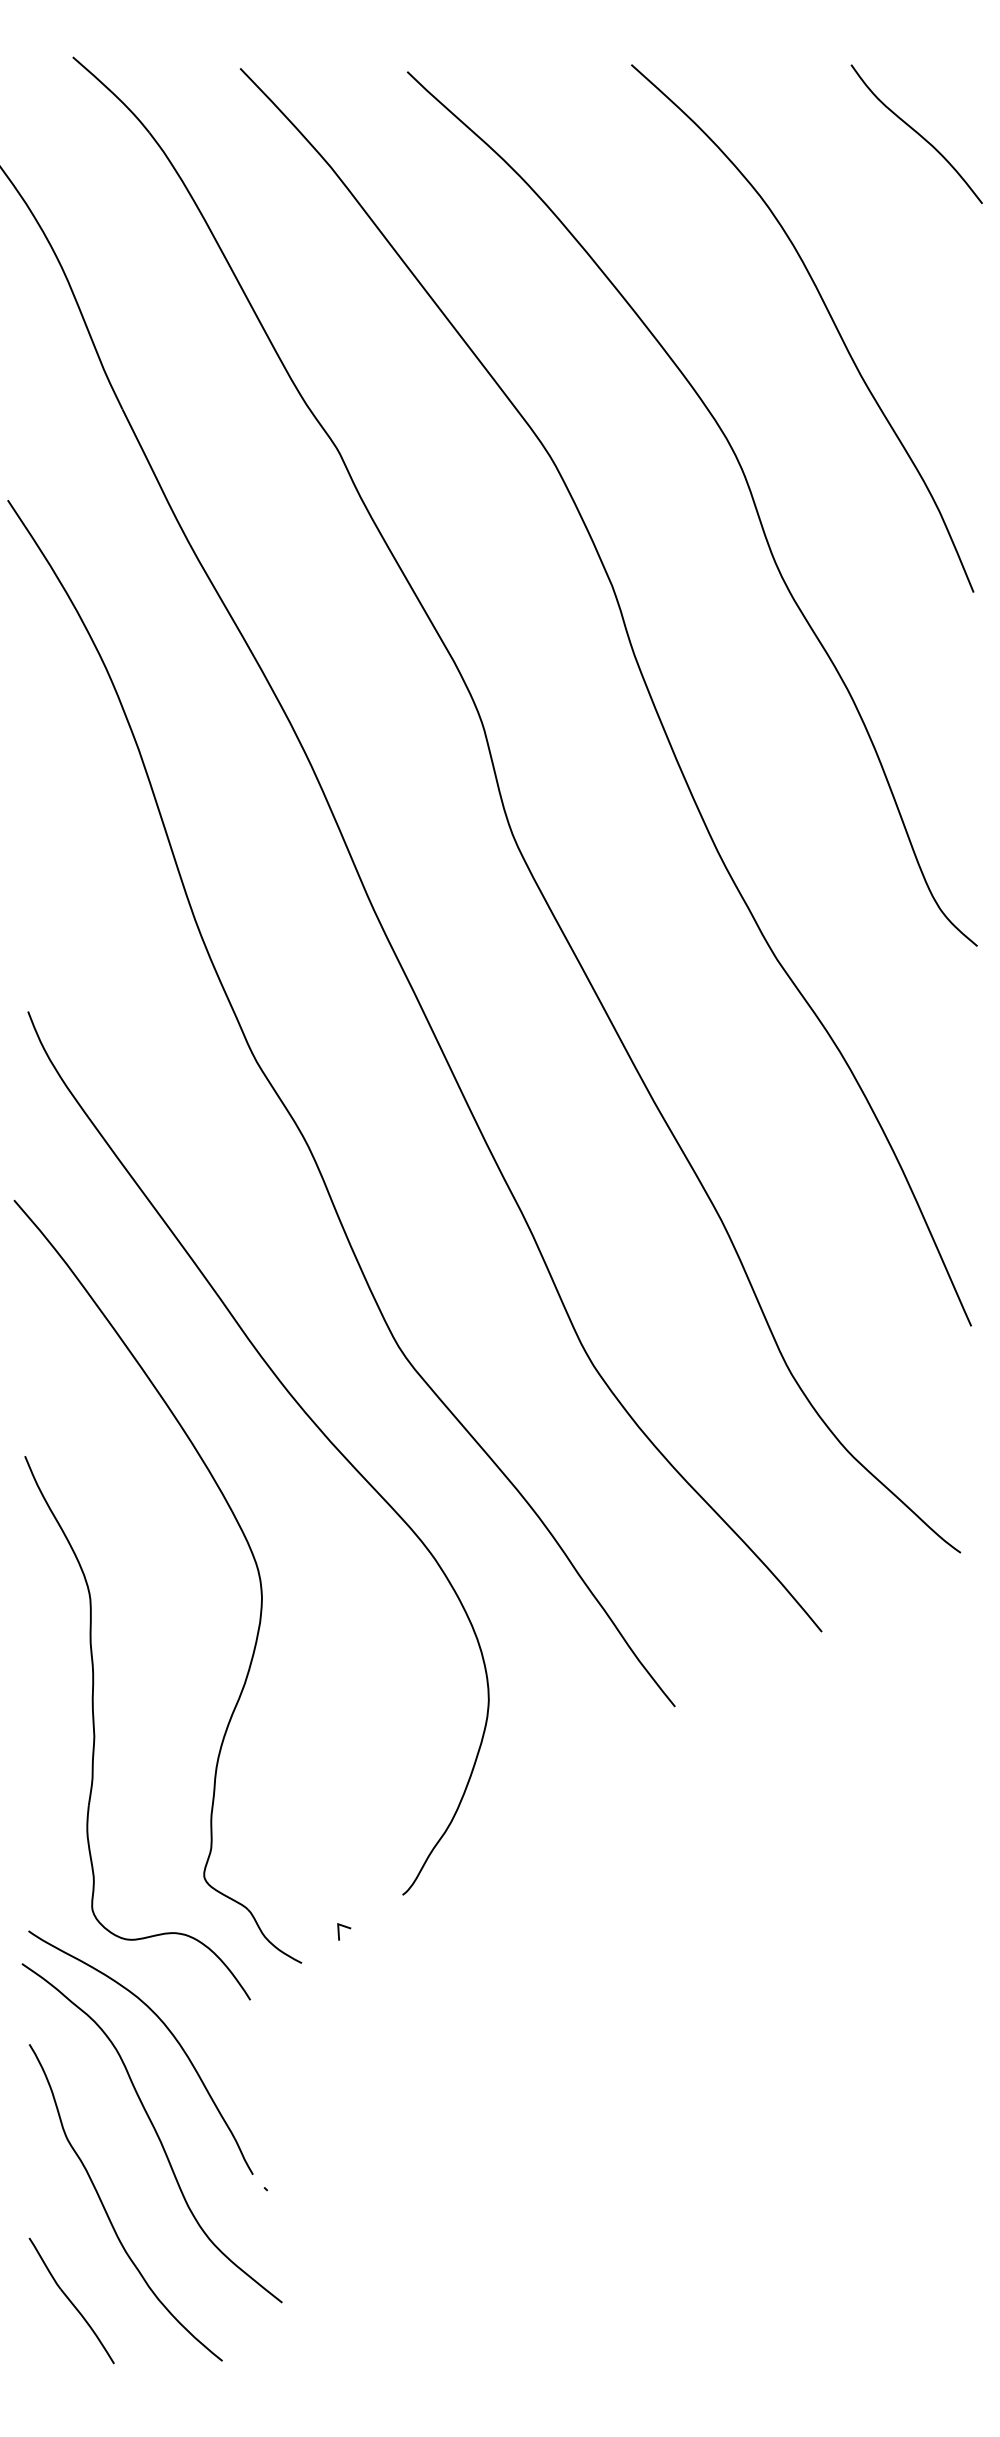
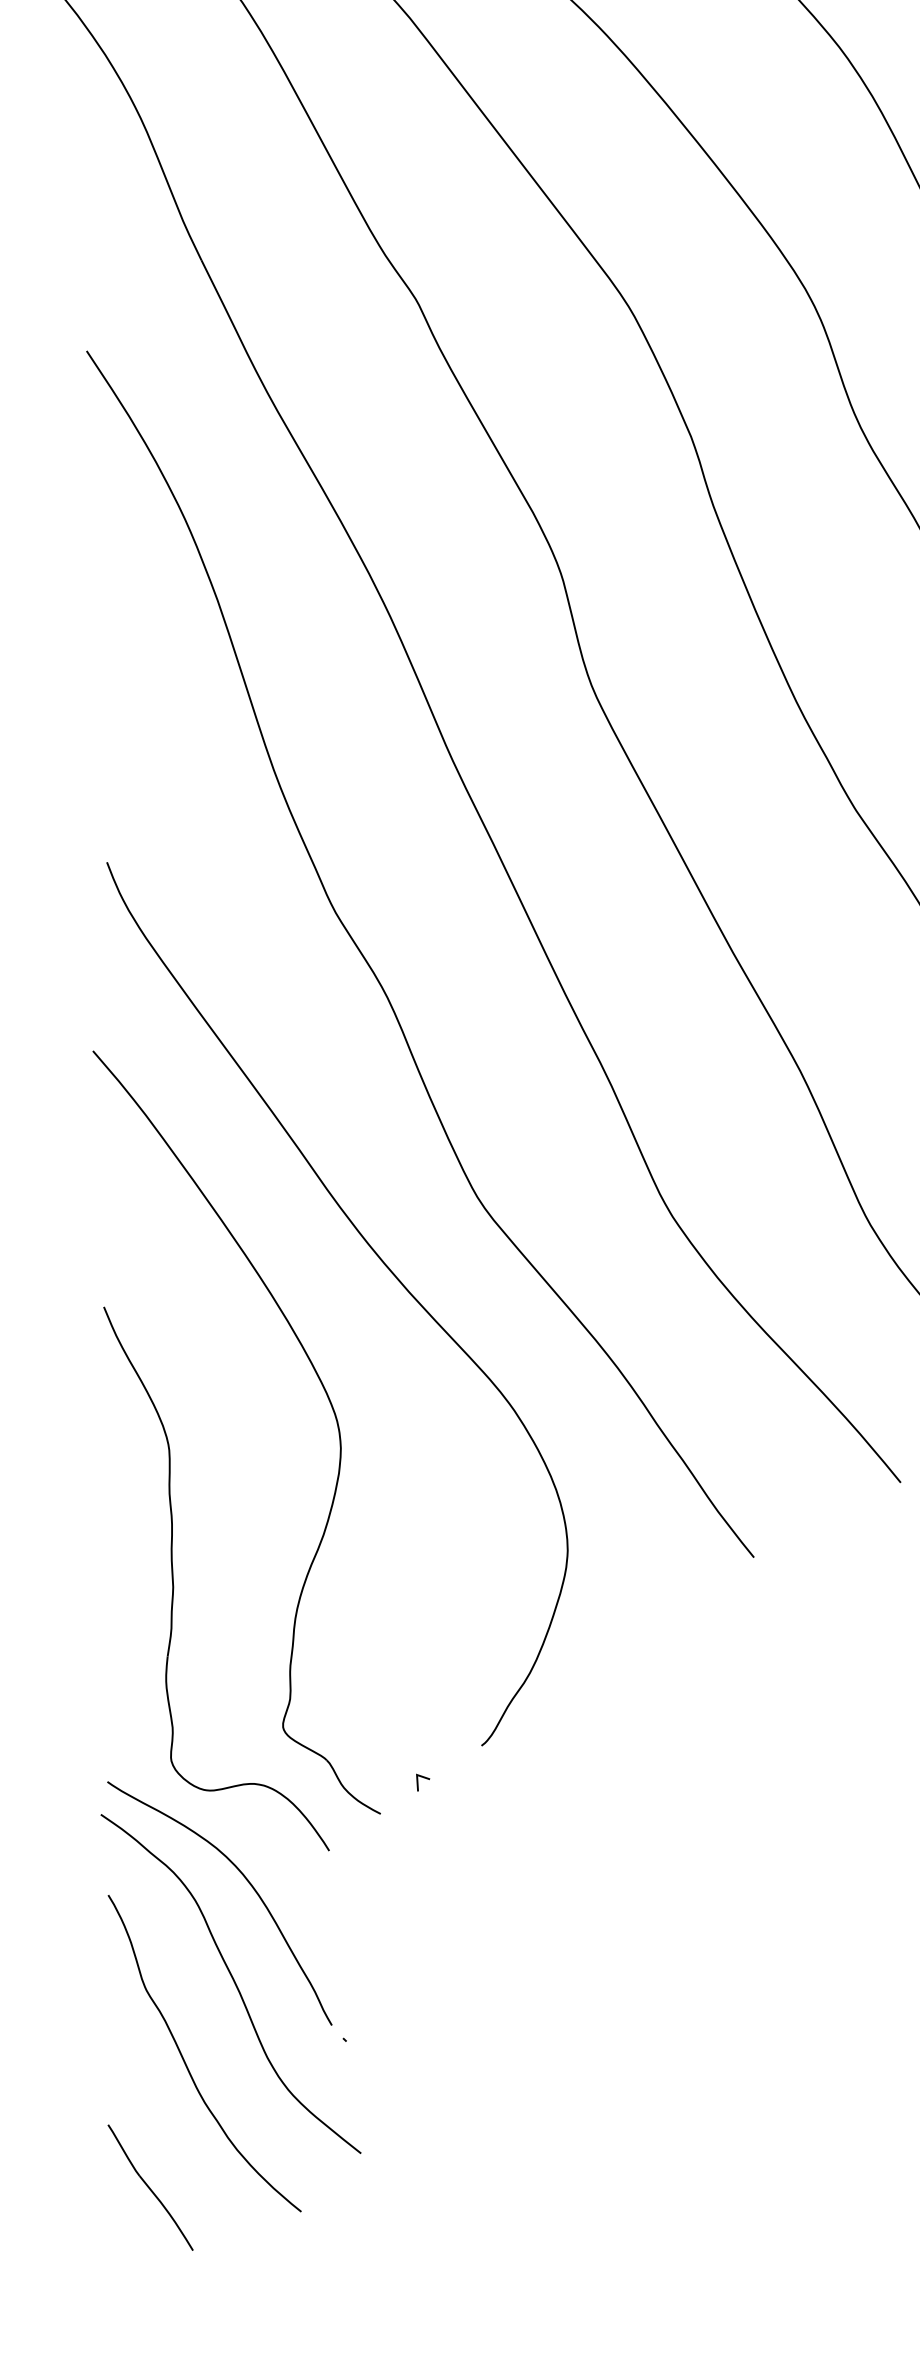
part: (71, 2300) -> (150, 2187), moved

